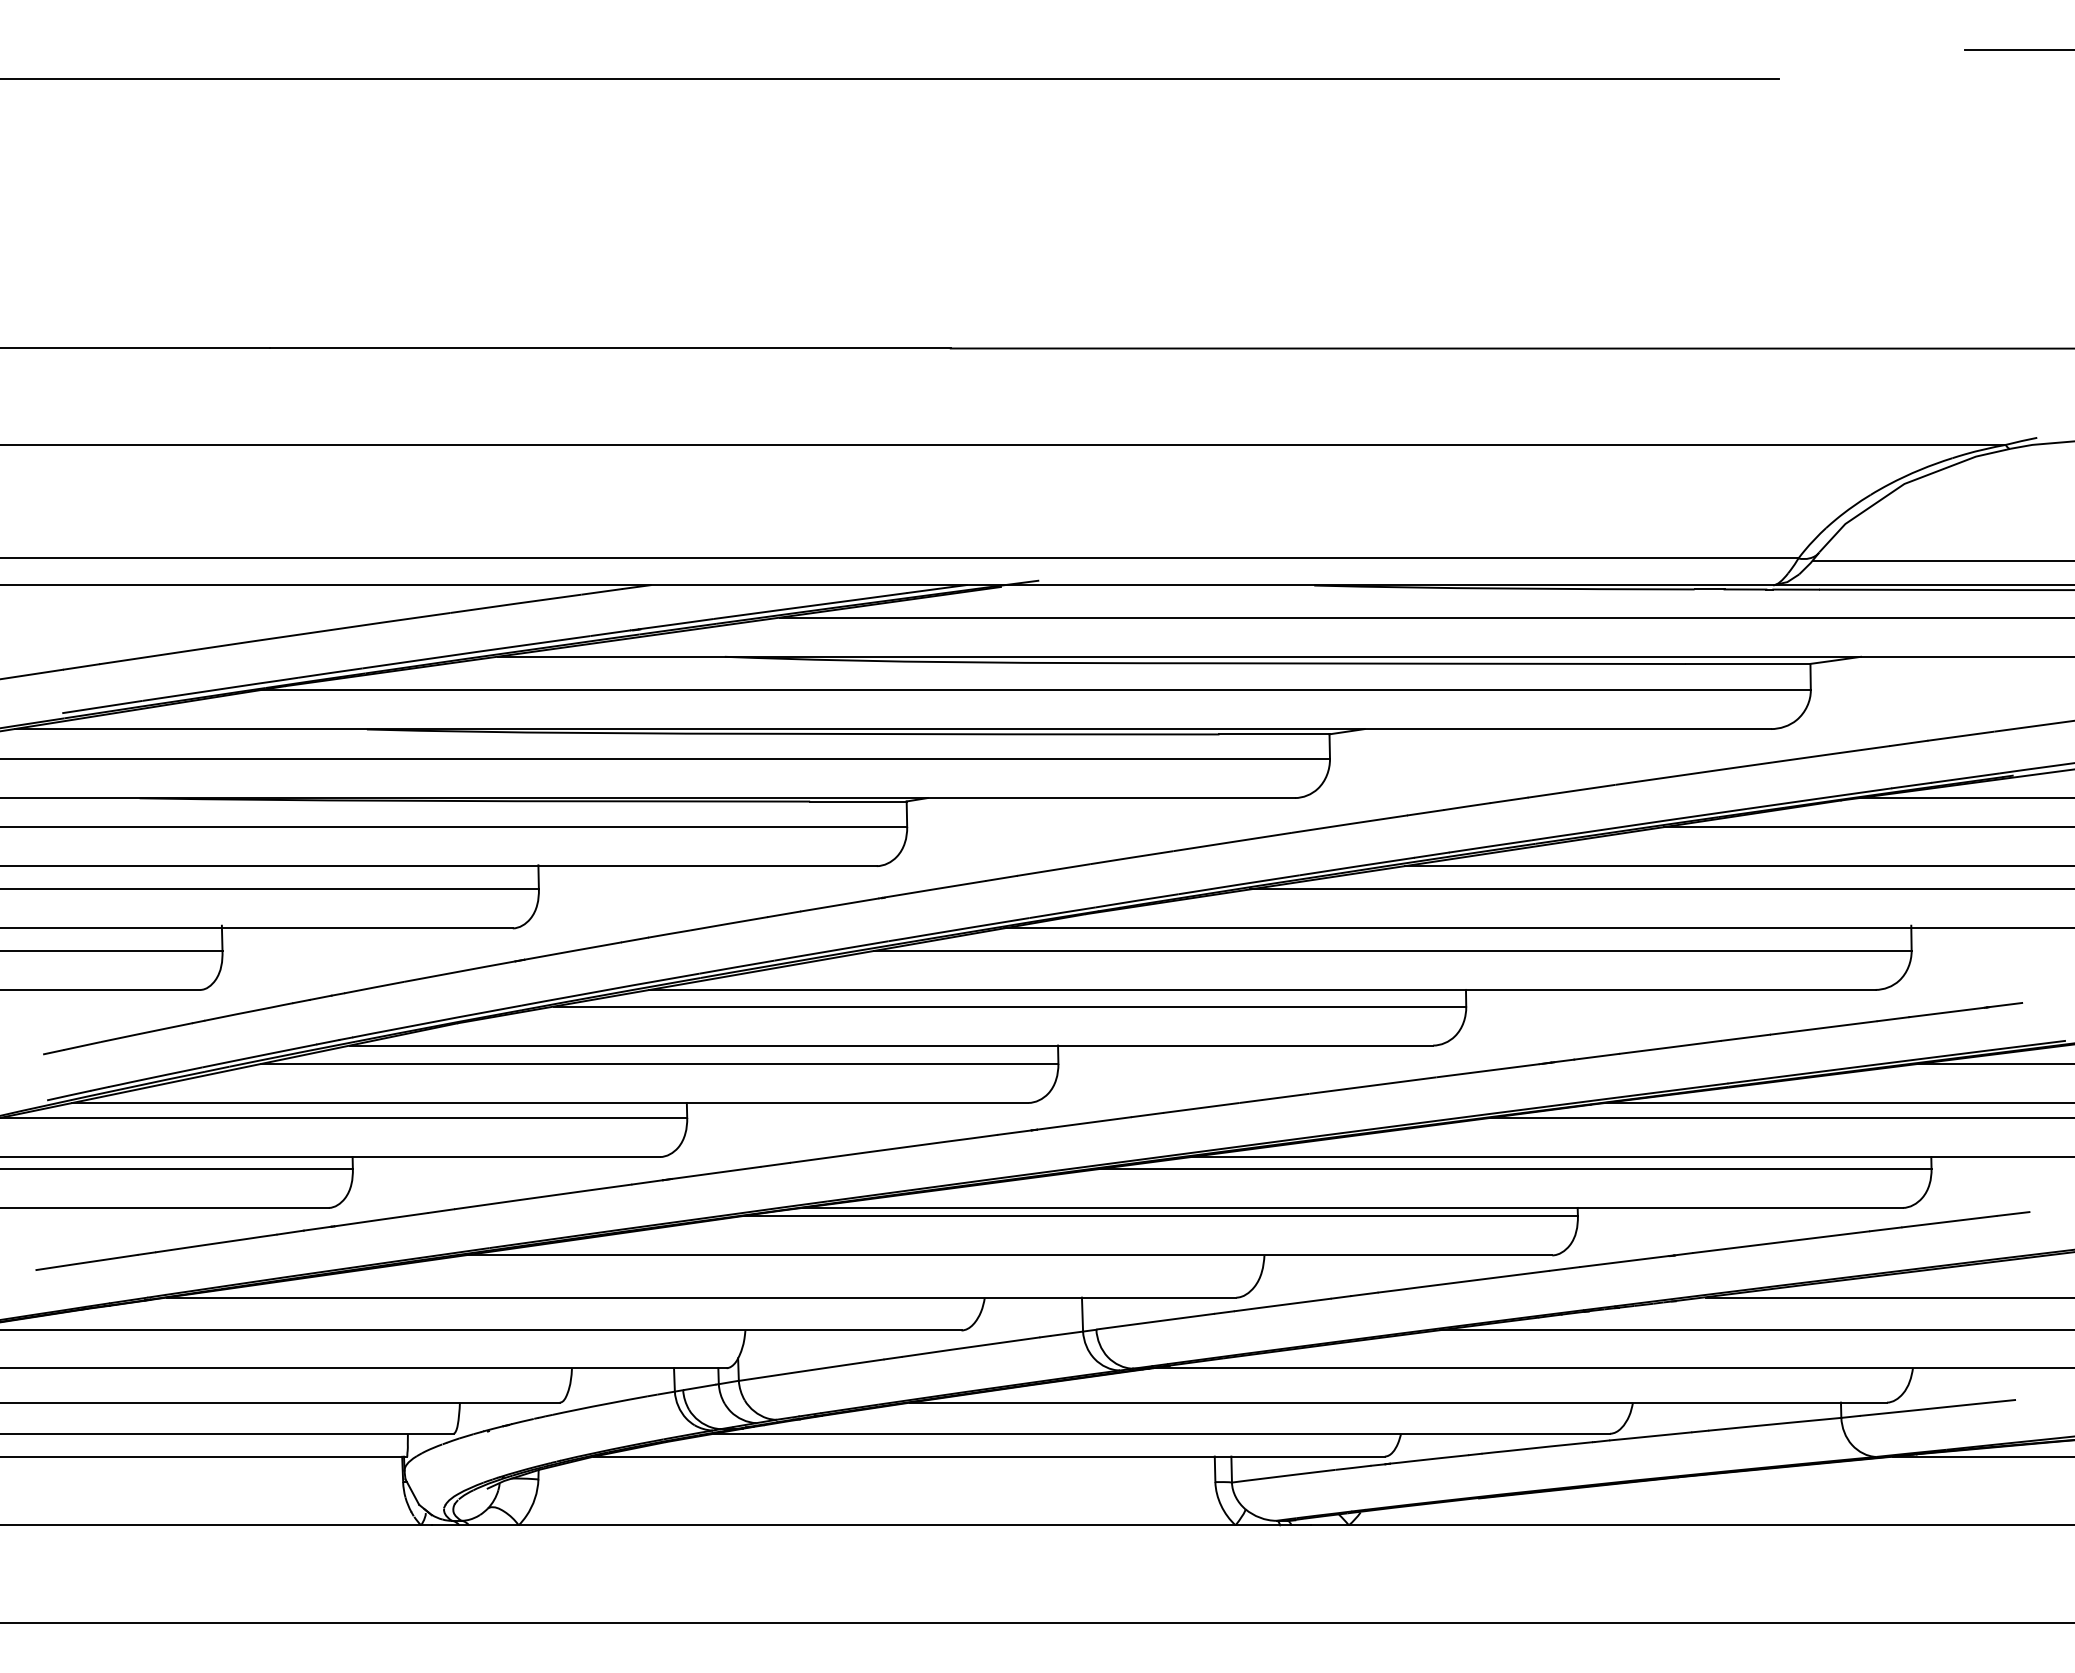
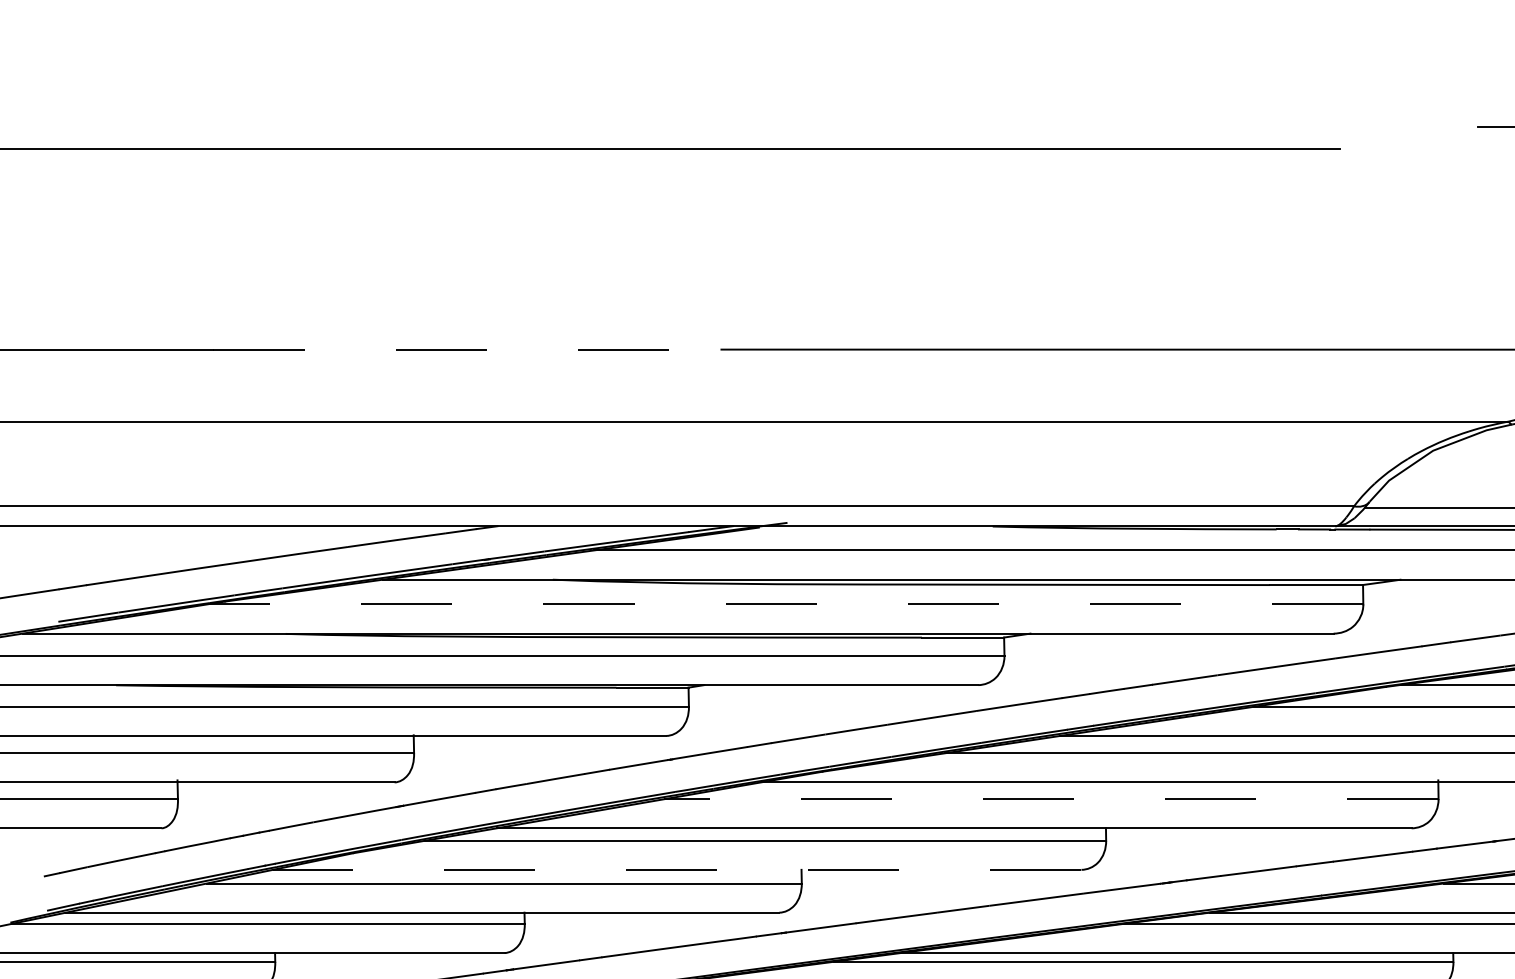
line: (610, 348) -> (467, 349), solid -> dashed
line: (1036, 690) -> (785, 604), solid -> dashed
line: (1392, 950) -> (1051, 798), solid -> dashed
line: (891, 1045) -> (677, 869), solid -> dashed

